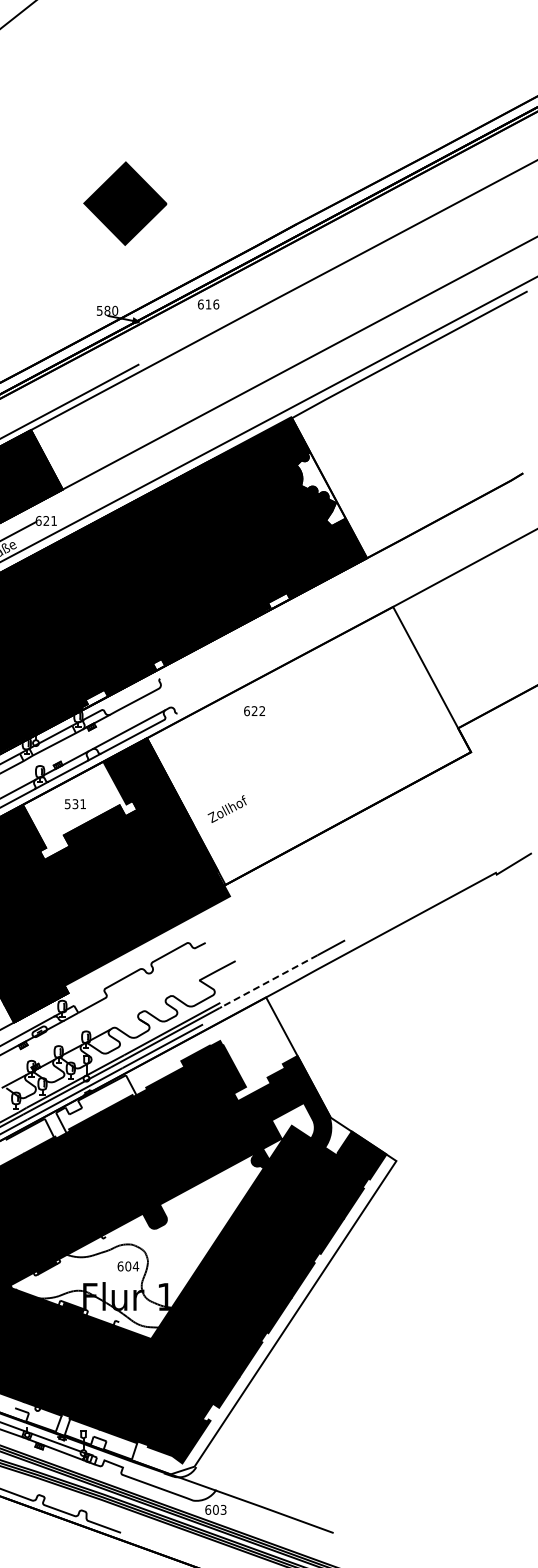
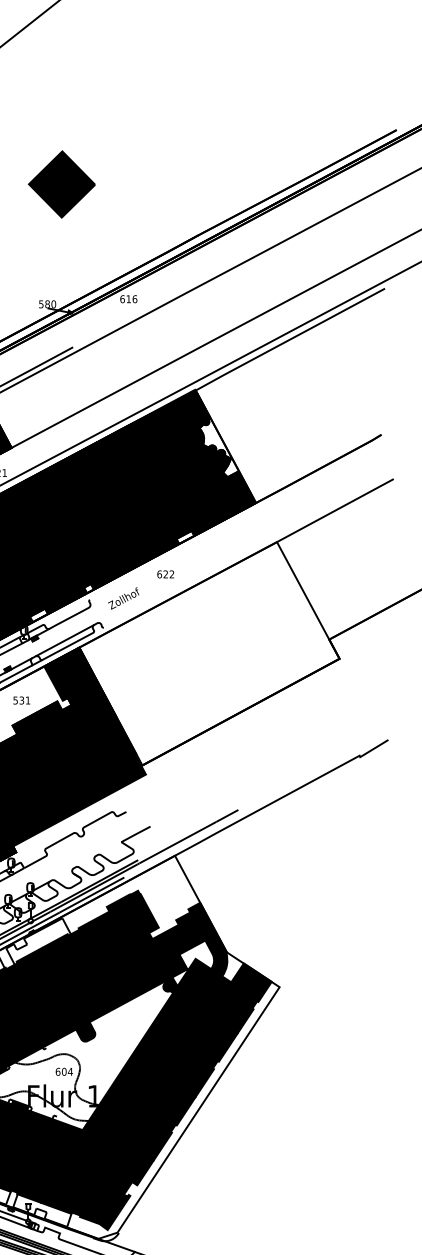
part: (125, 203) -> (62, 184), moved
text: (254, 711) -> (165, 574), moved
text: (226, 808) -> (123, 598), moved
line: (269, 981) -> (177, 842), dashed -> solid

